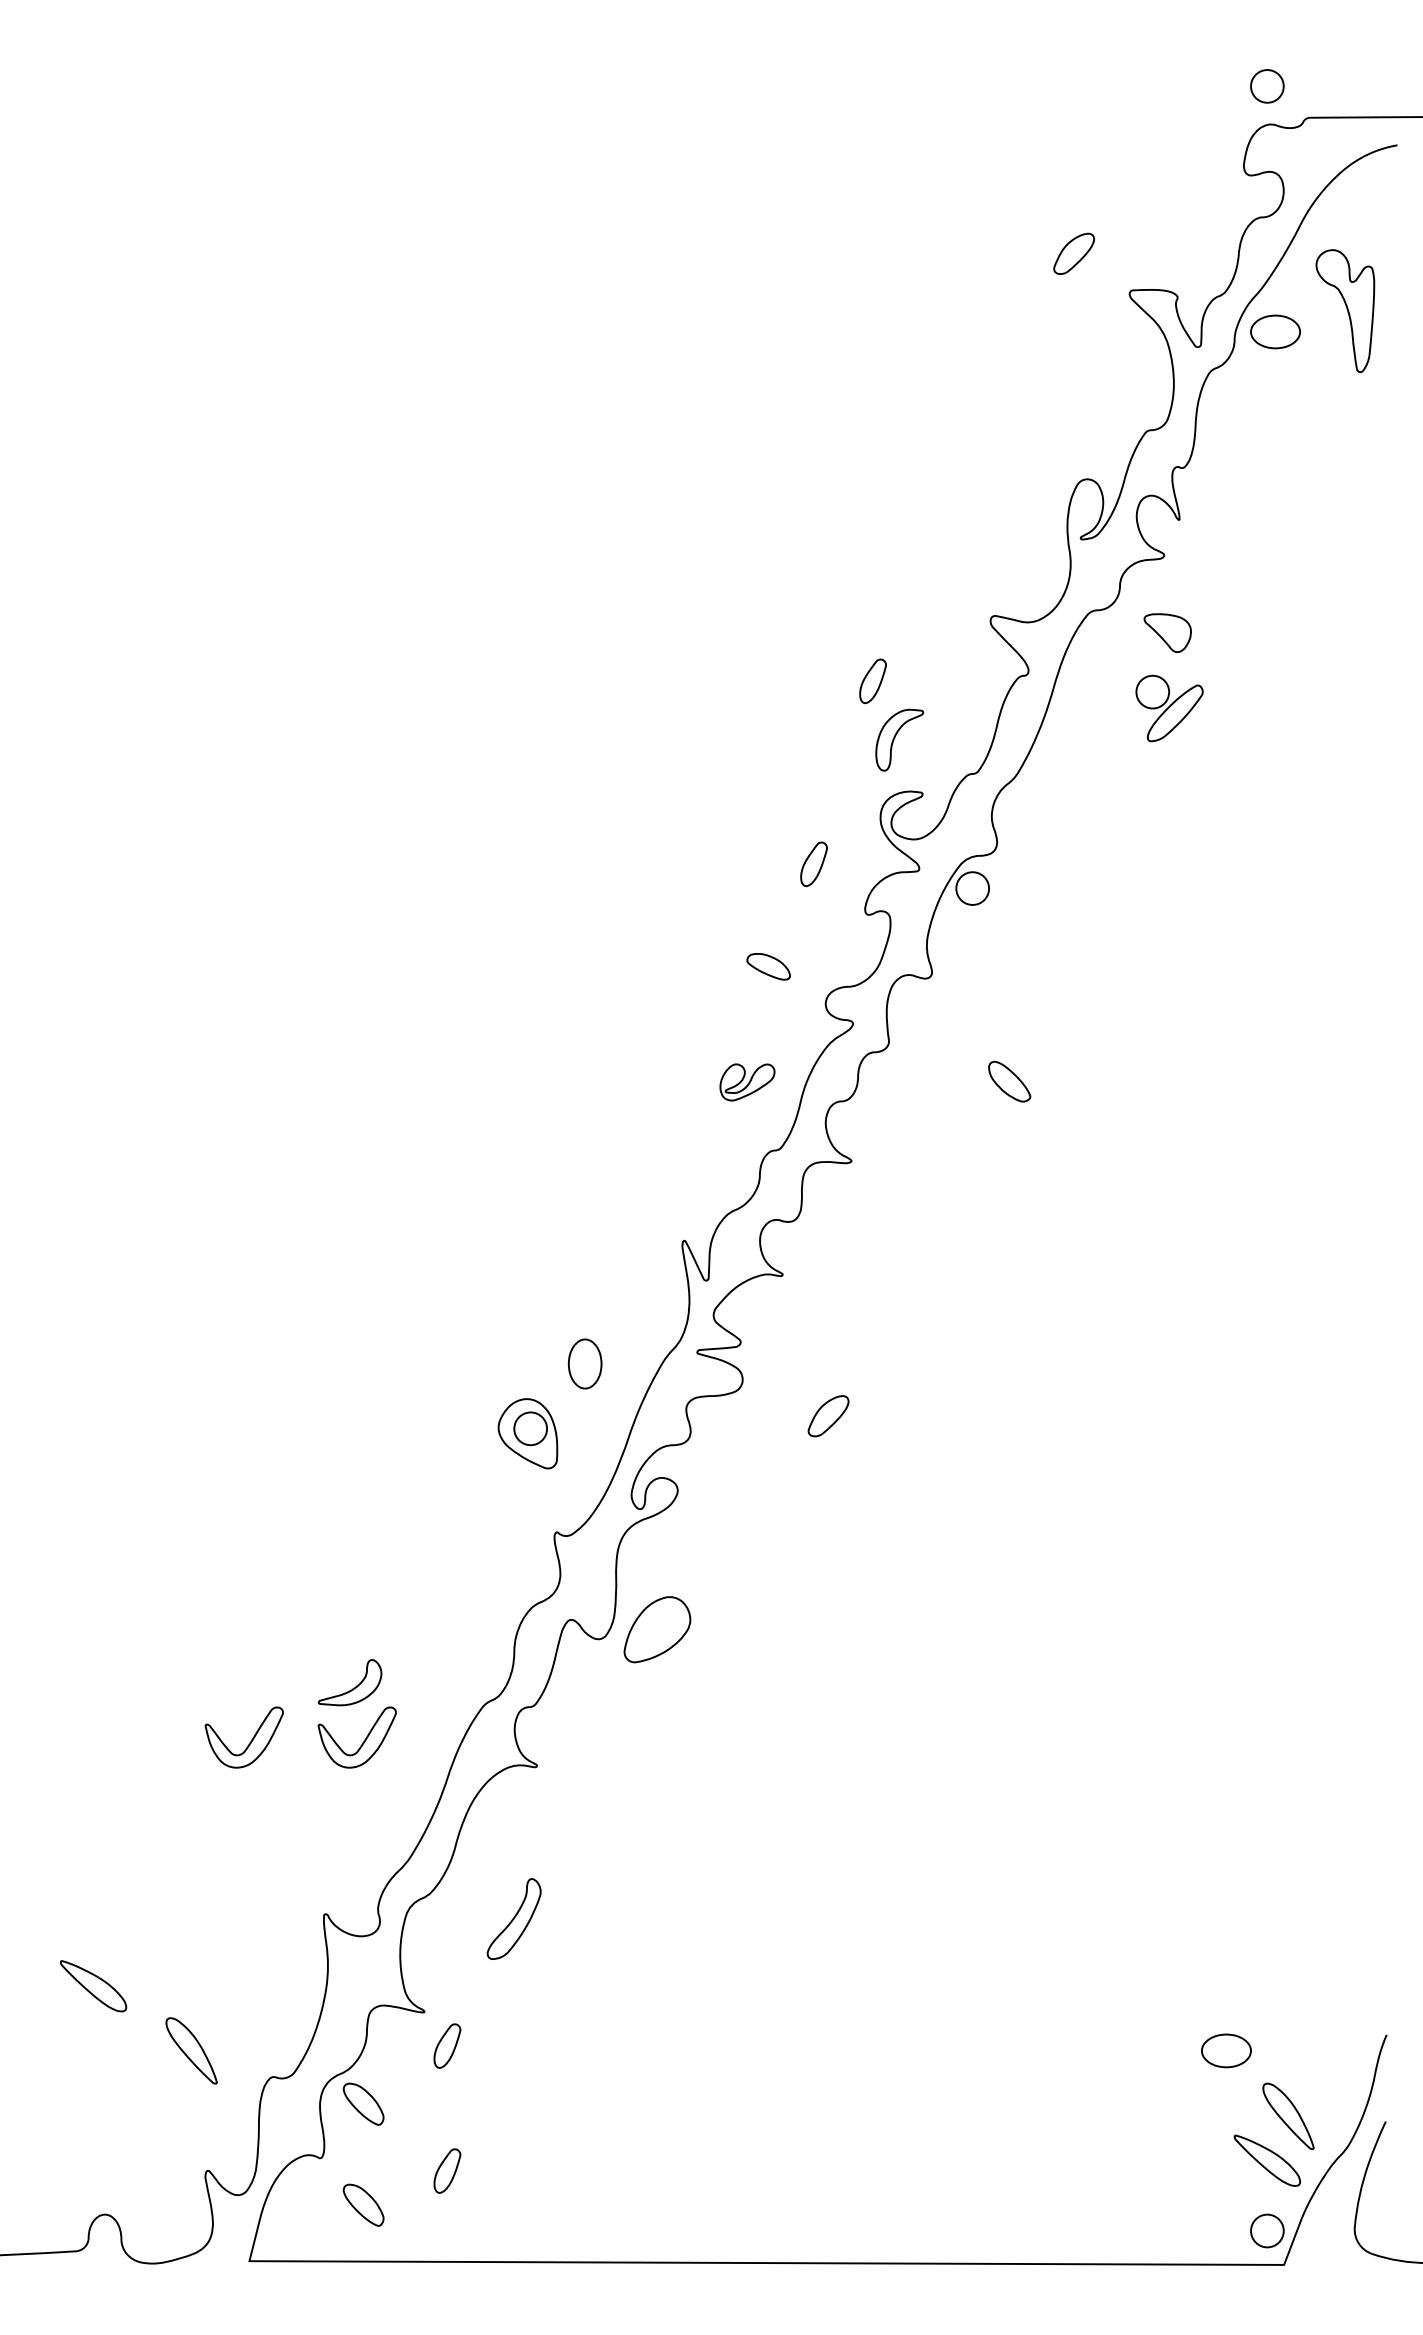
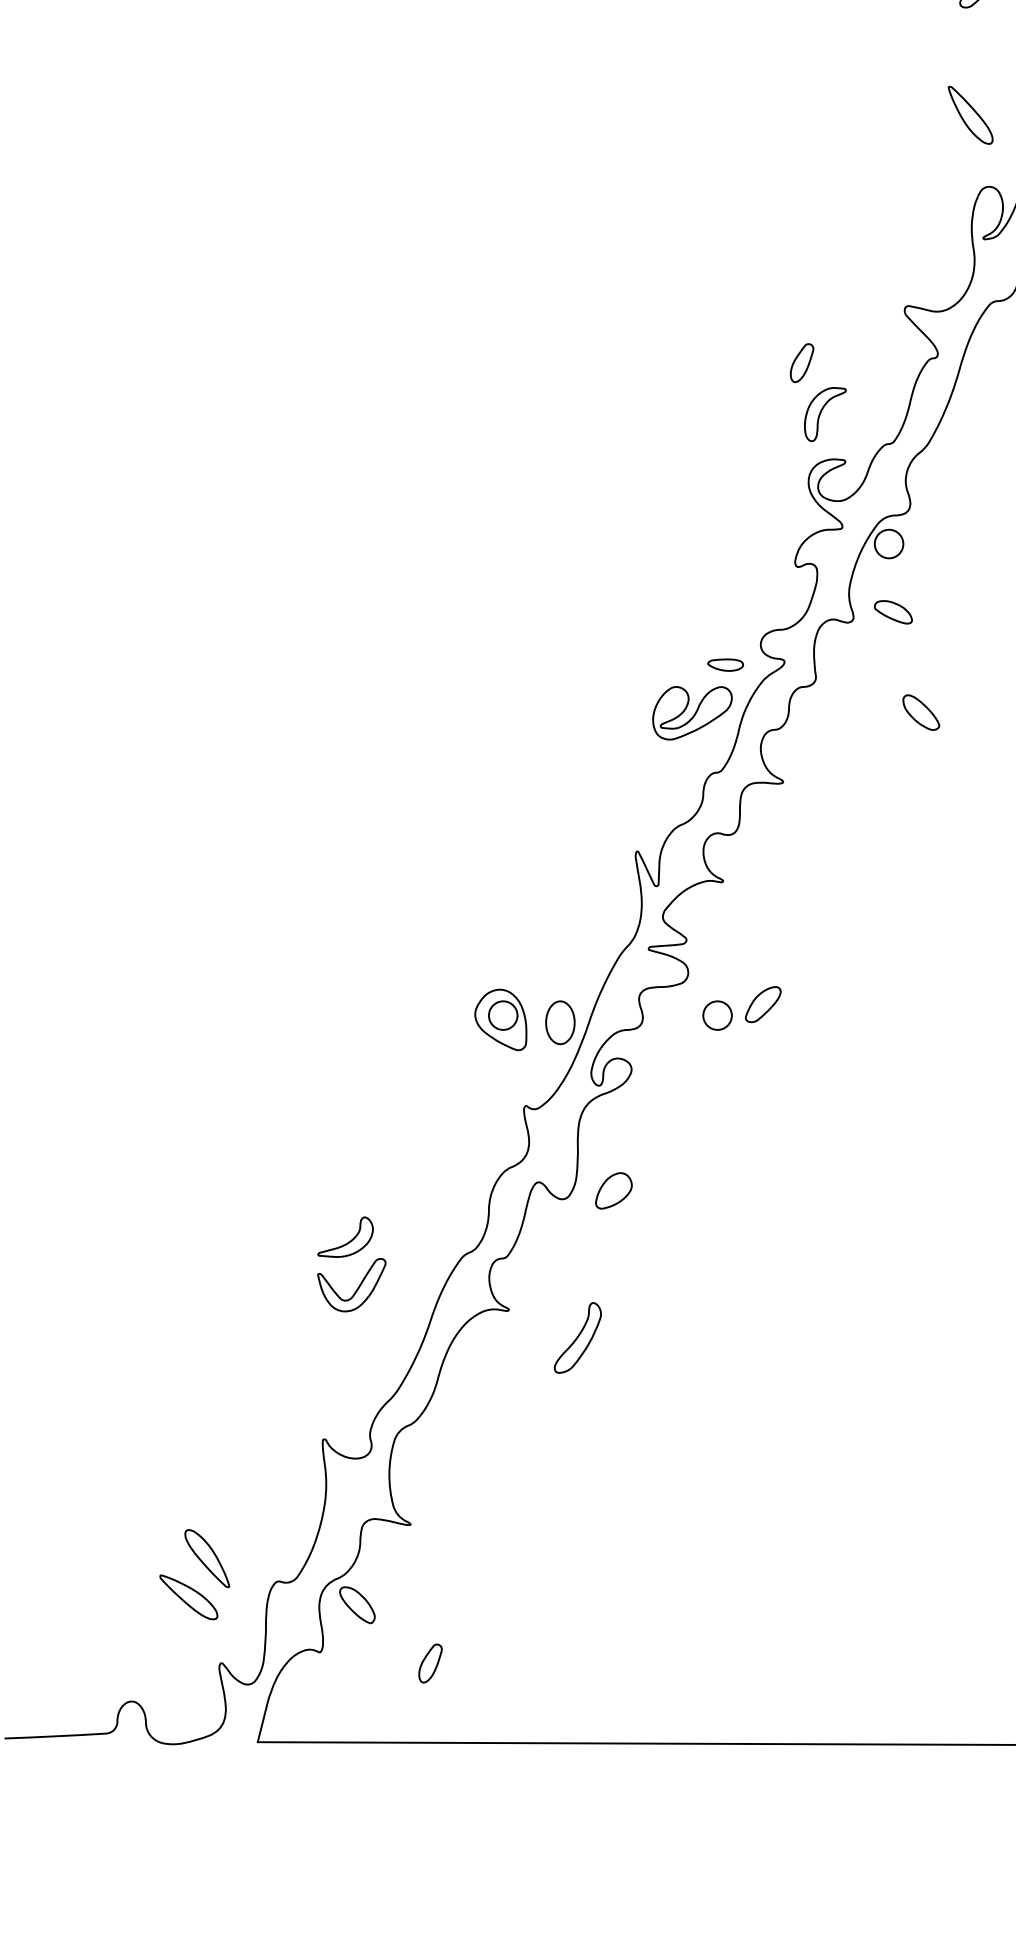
part: (1066, 397) -> (970, 115), added
part: (813, 864) -> (750, 523), removed
part: (768, 966) -> (893, 612), moved
part: (785, 1026) -> (725, 664), added
part: (747, 1082) -> (692, 713), size x1.67
part: (584, 1363) -> (559, 1022), moved
part: (776, 1428) -> (717, 1015), added
part: (657, 1629) -> (613, 1190), size x0.62
part: (249, 1742) -> (257, 1289), removed
part: (513, 1918) -> (577, 1337), moved
part: (93, 1986) -> (188, 1597), moved
part: (447, 2045) -> (430, 1553), removed
part: (363, 2204) -> (357, 1692), removed

